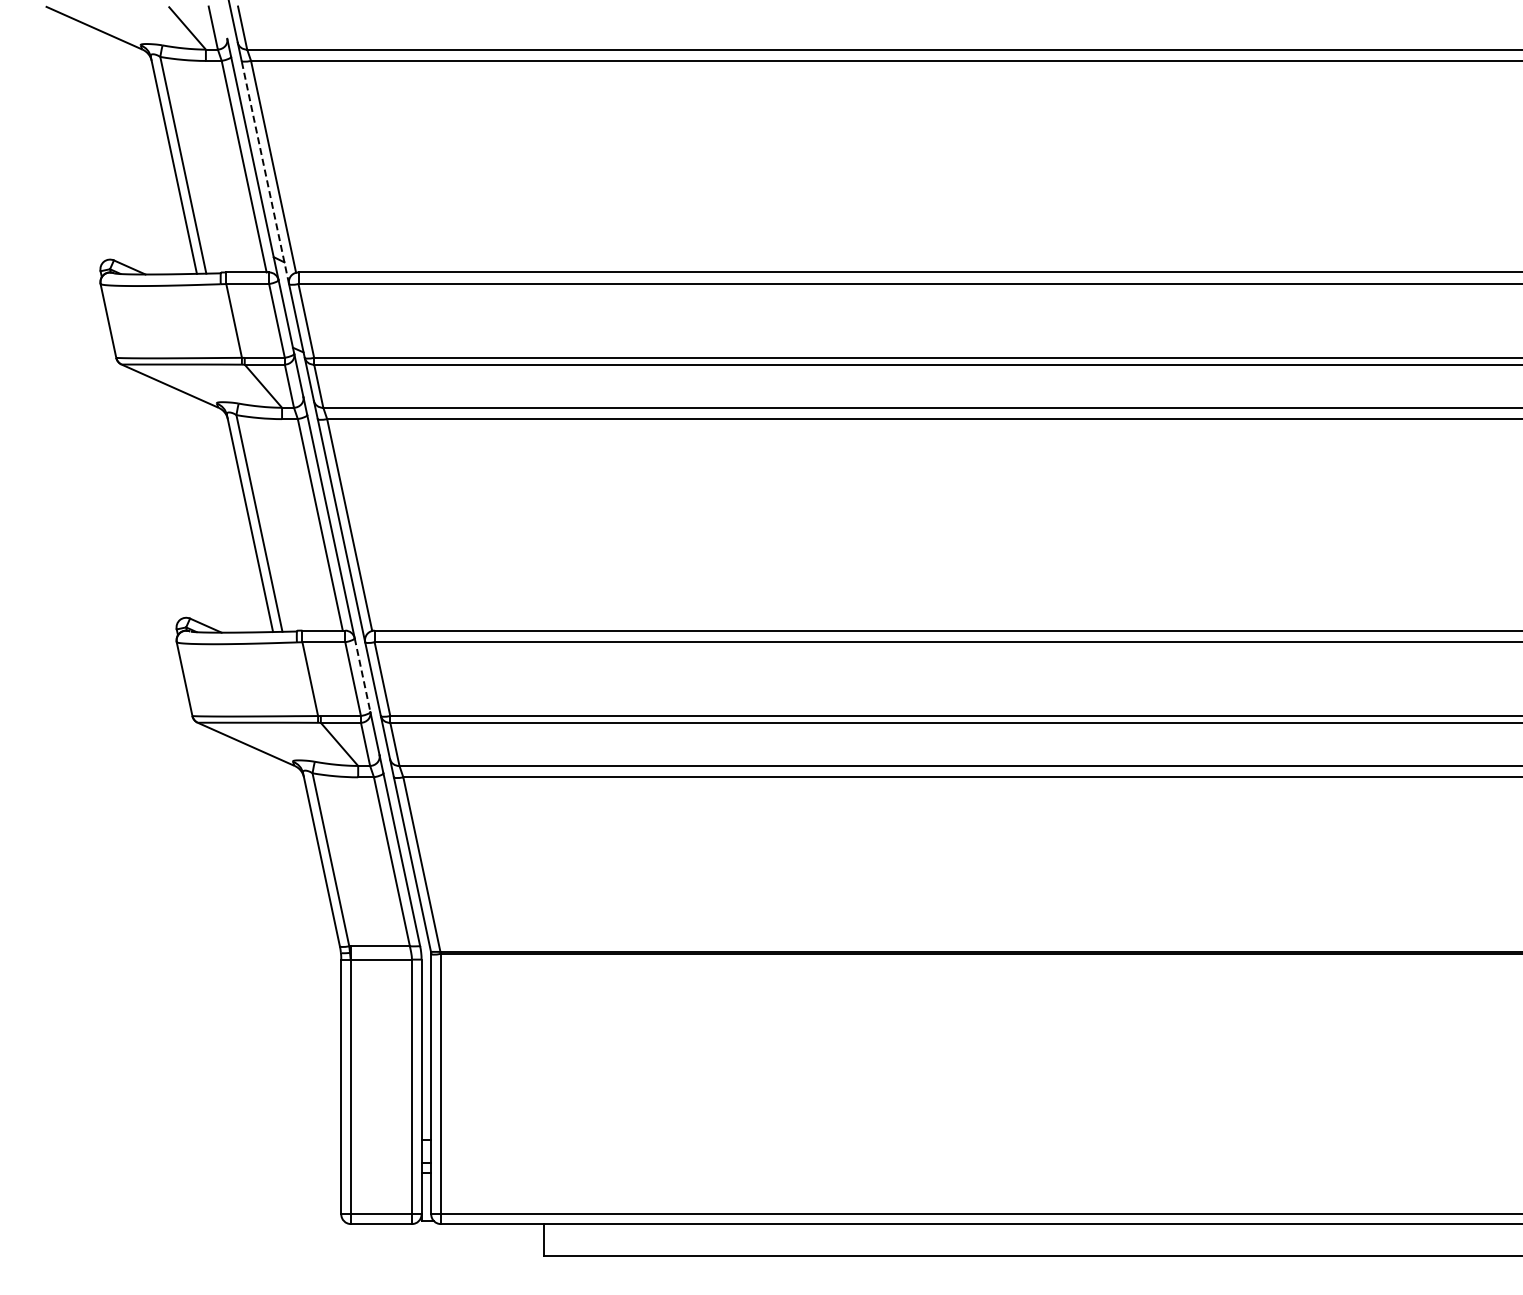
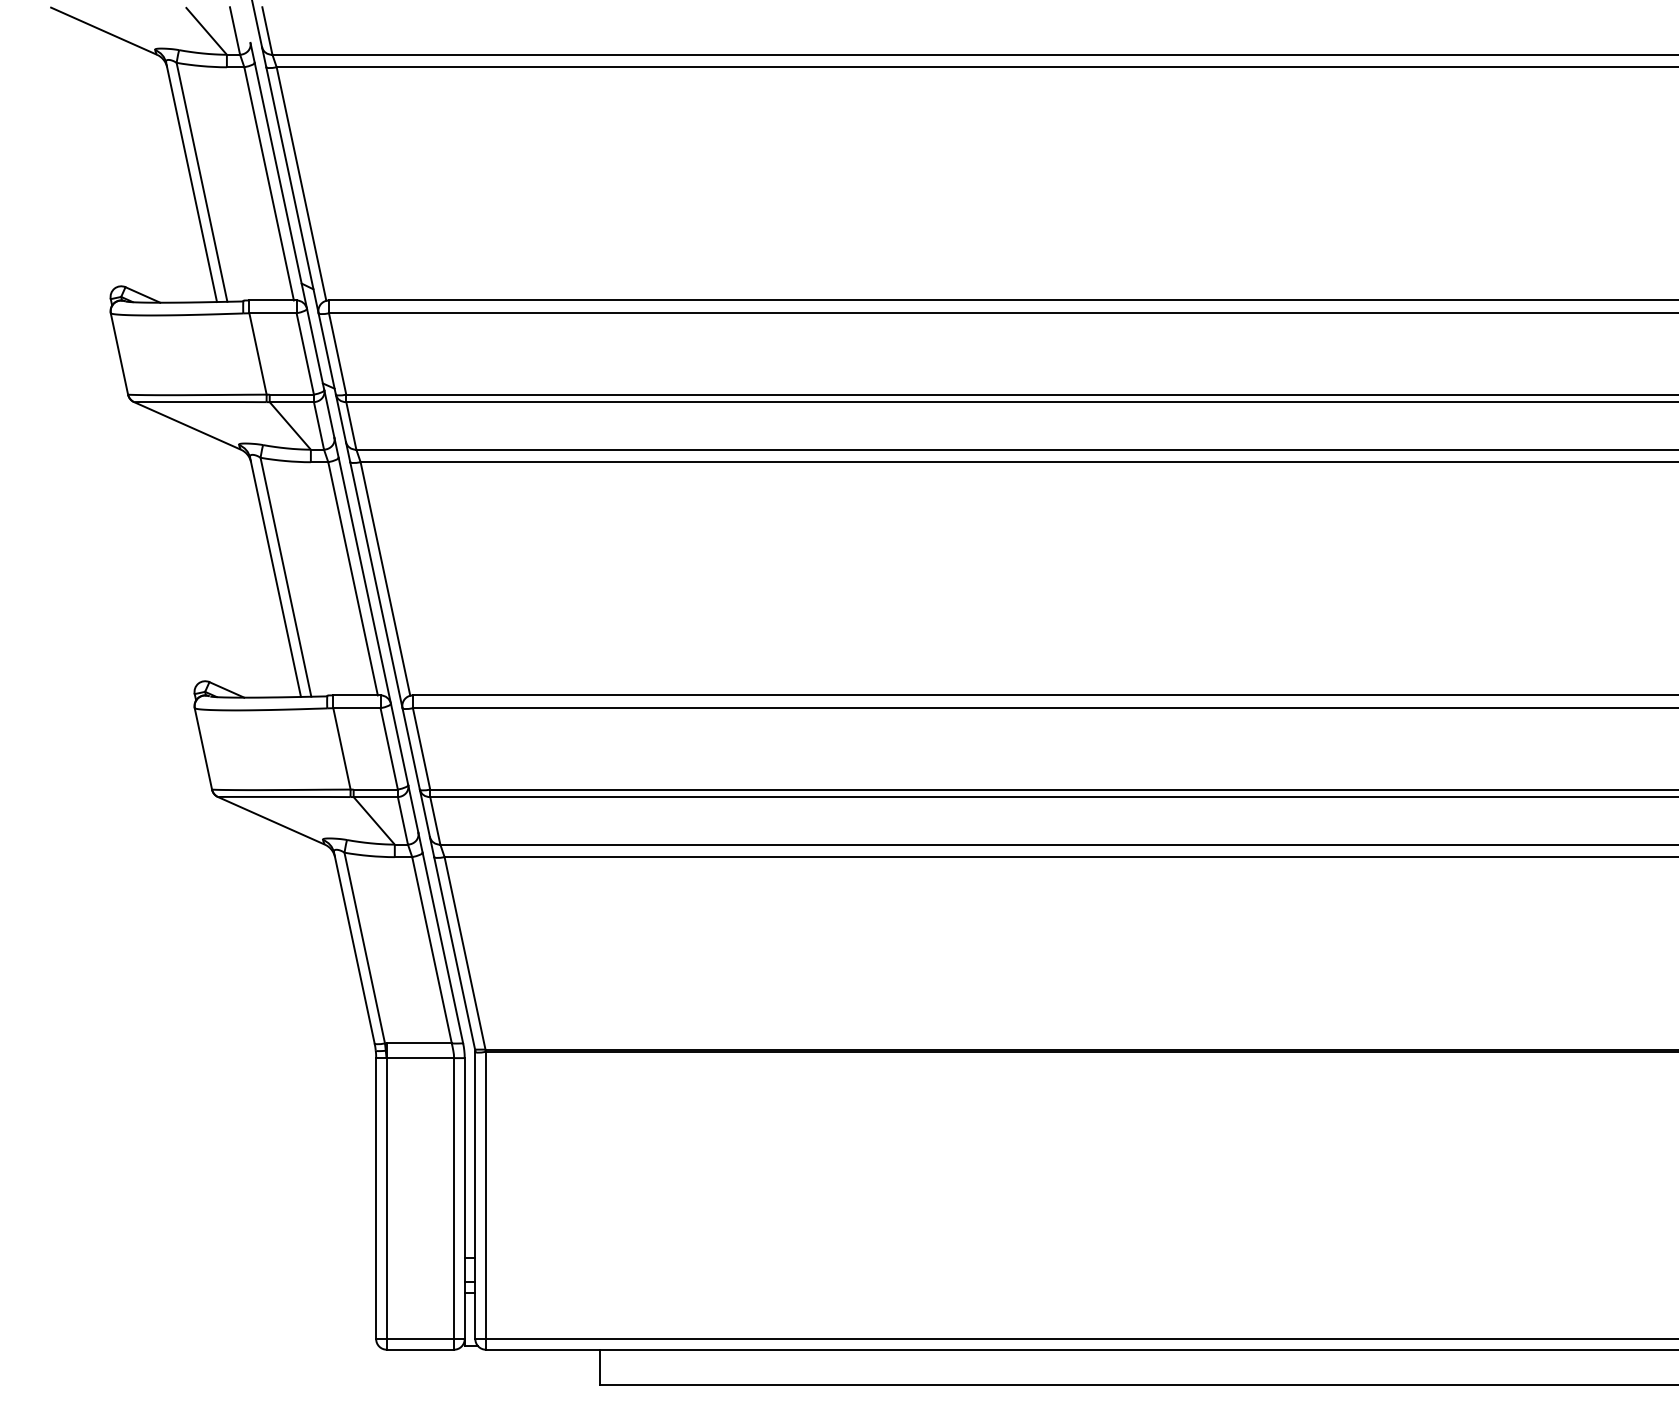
line: (265, 172) -> (292, 190), dashed -> solid
line: (362, 675) -> (399, 744), dashed -> solid

